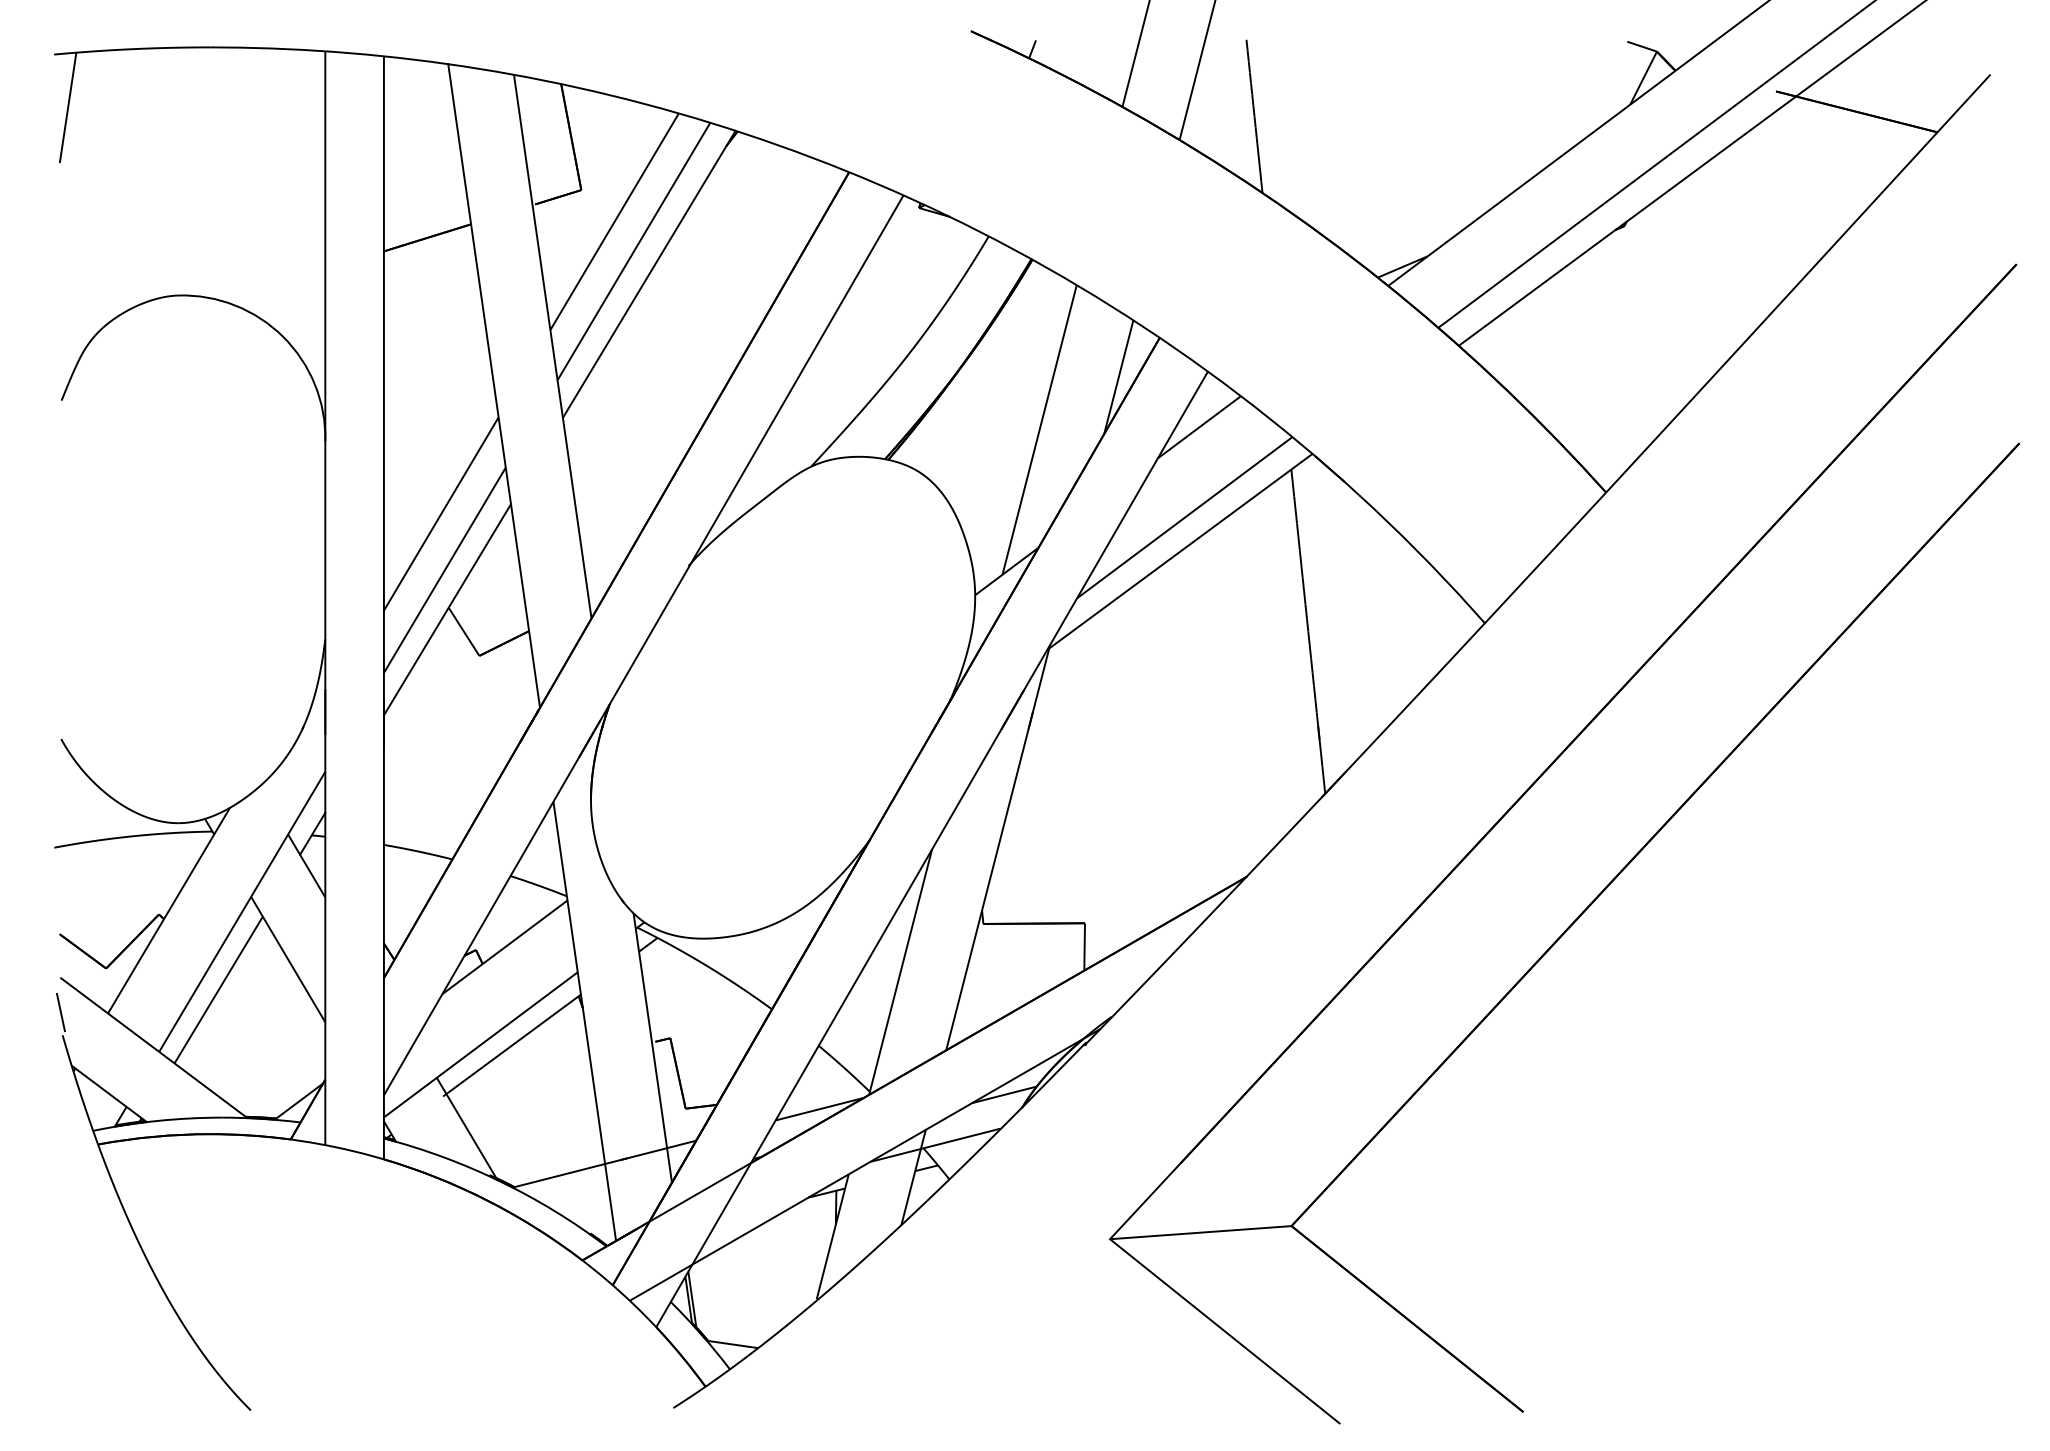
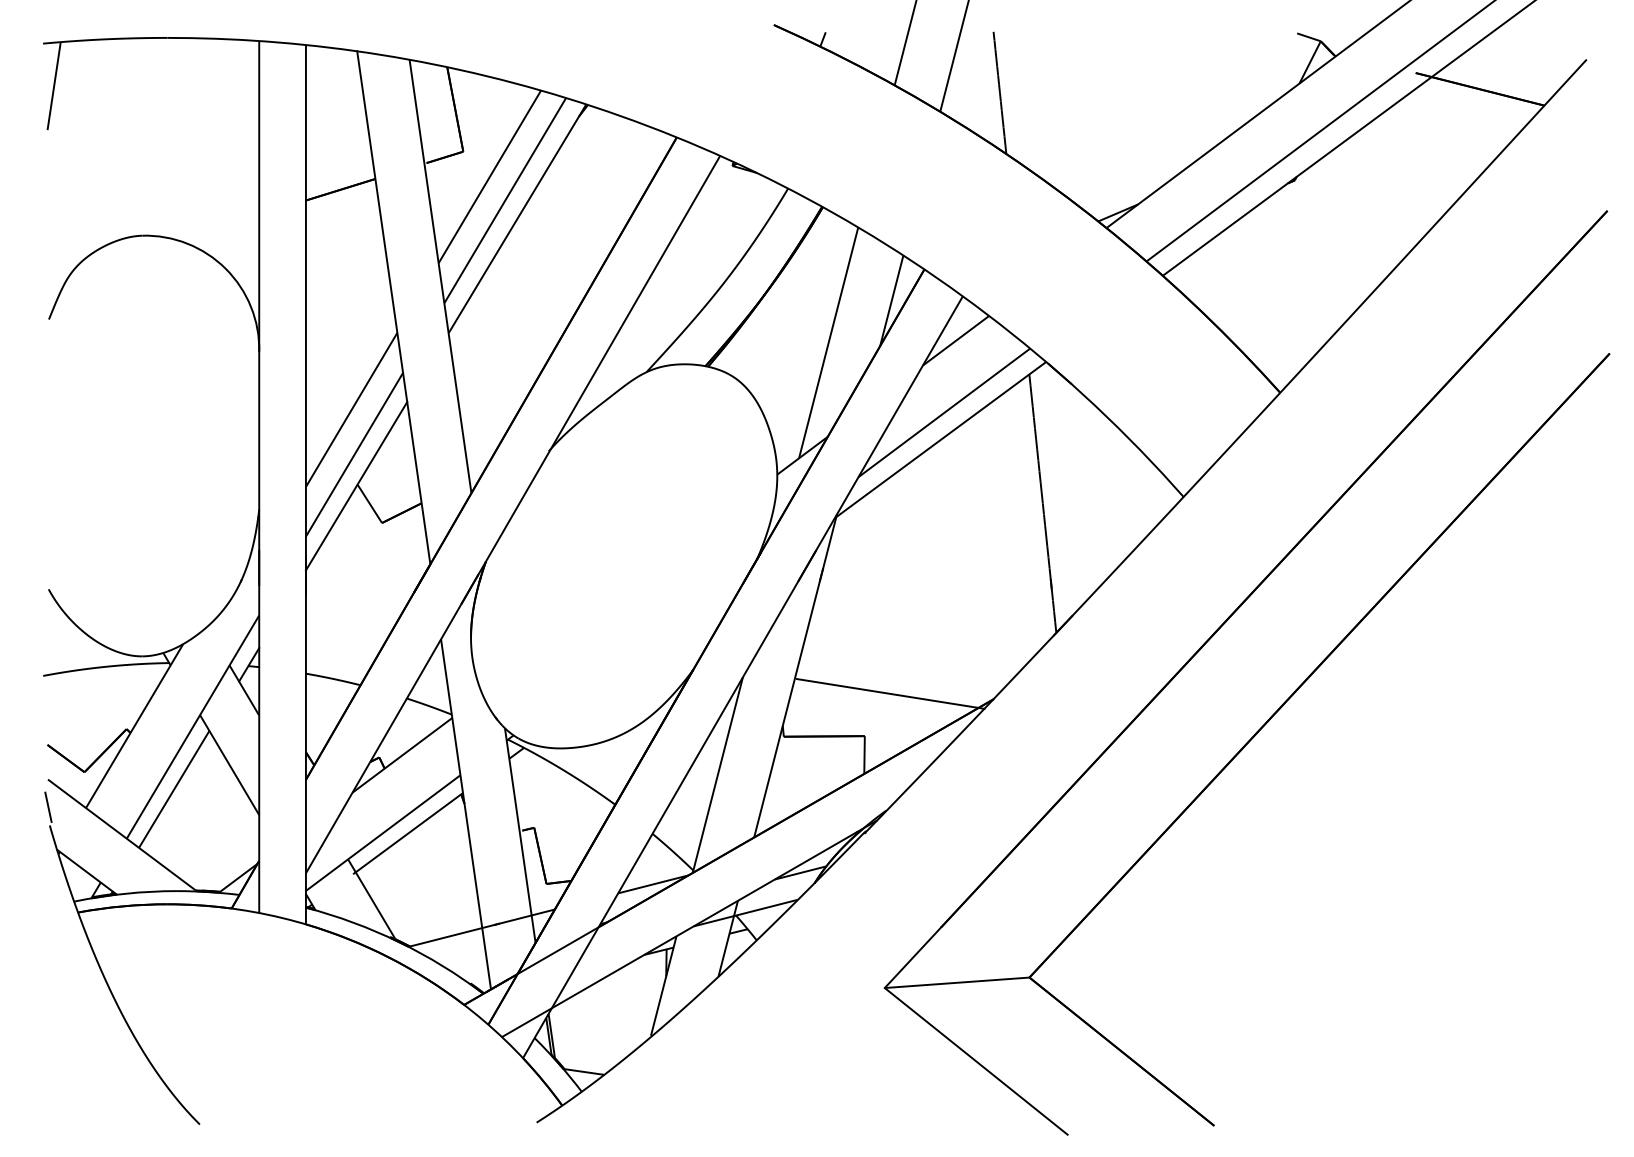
line: (1117, 869) -> (890, 693), added

